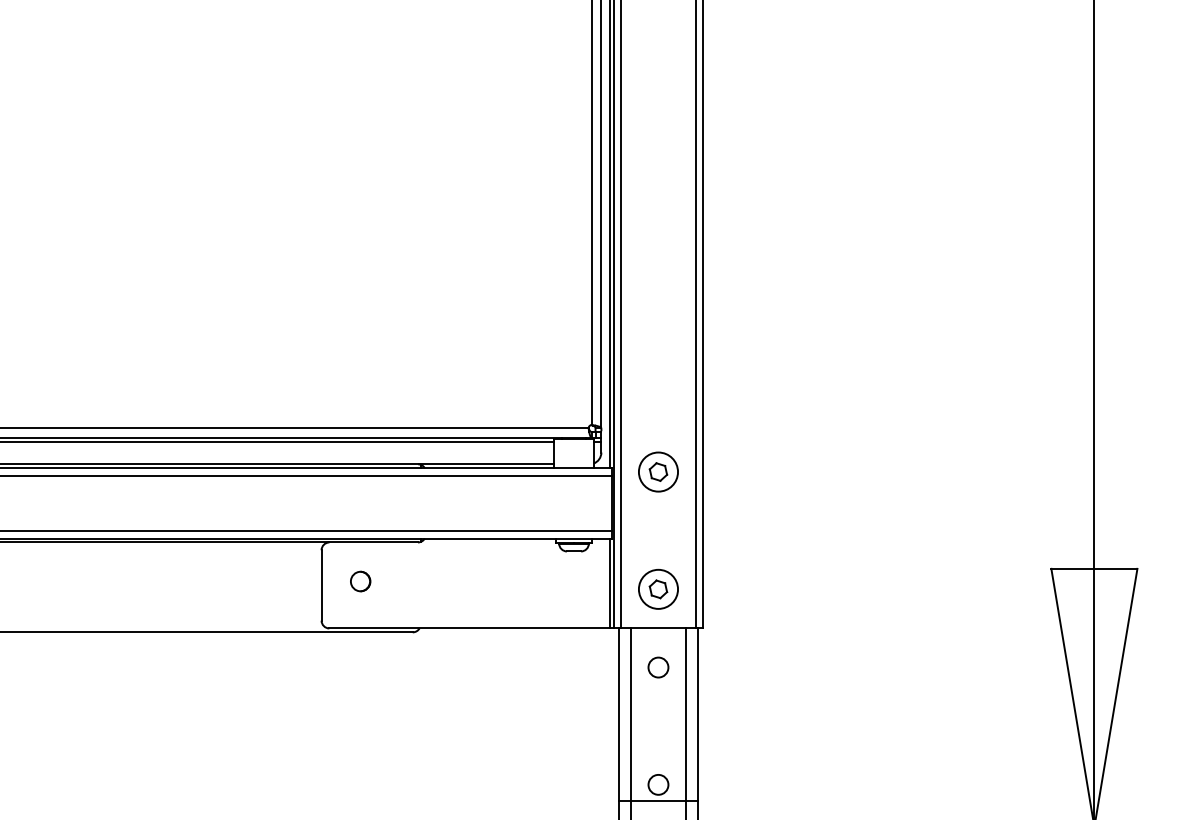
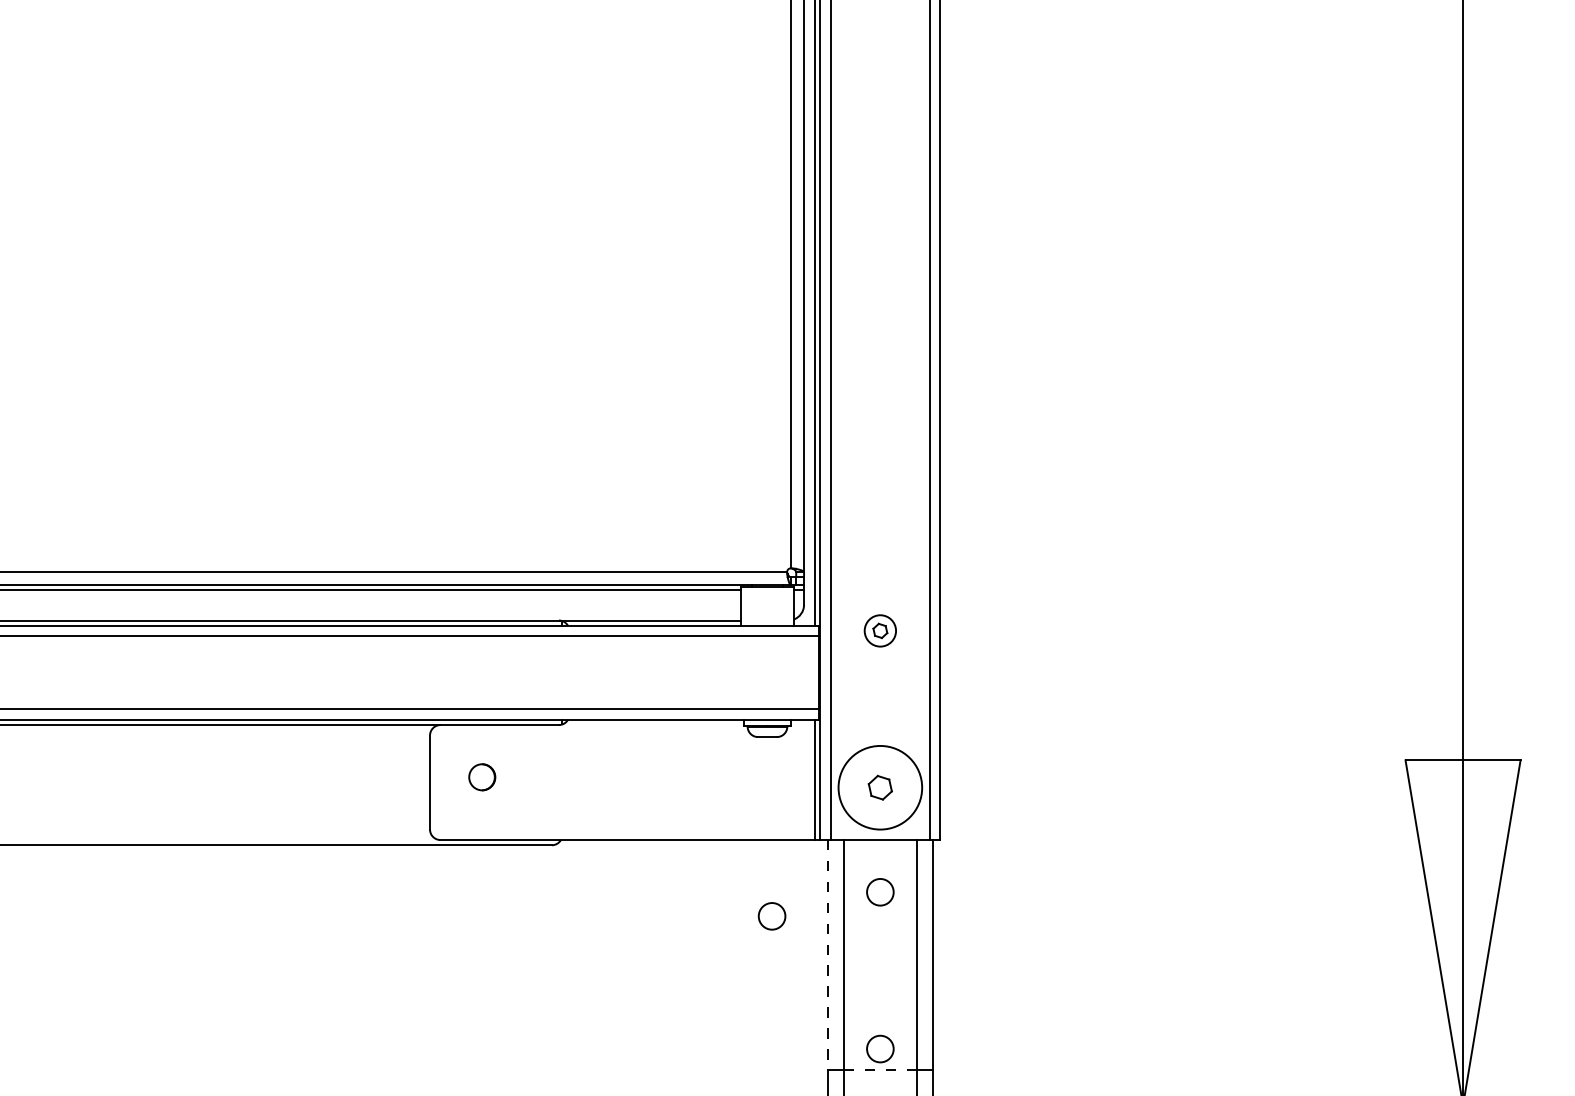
part: (658, 471) -> (880, 630), size x0.6
circle: (658, 588) -> (880, 786), size x1.6
circle: (577, 685) -> (772, 916), added
line: (619, 714) -> (828, 955), solid -> dashed
line: (658, 800) -> (880, 1069), solid -> dashed

